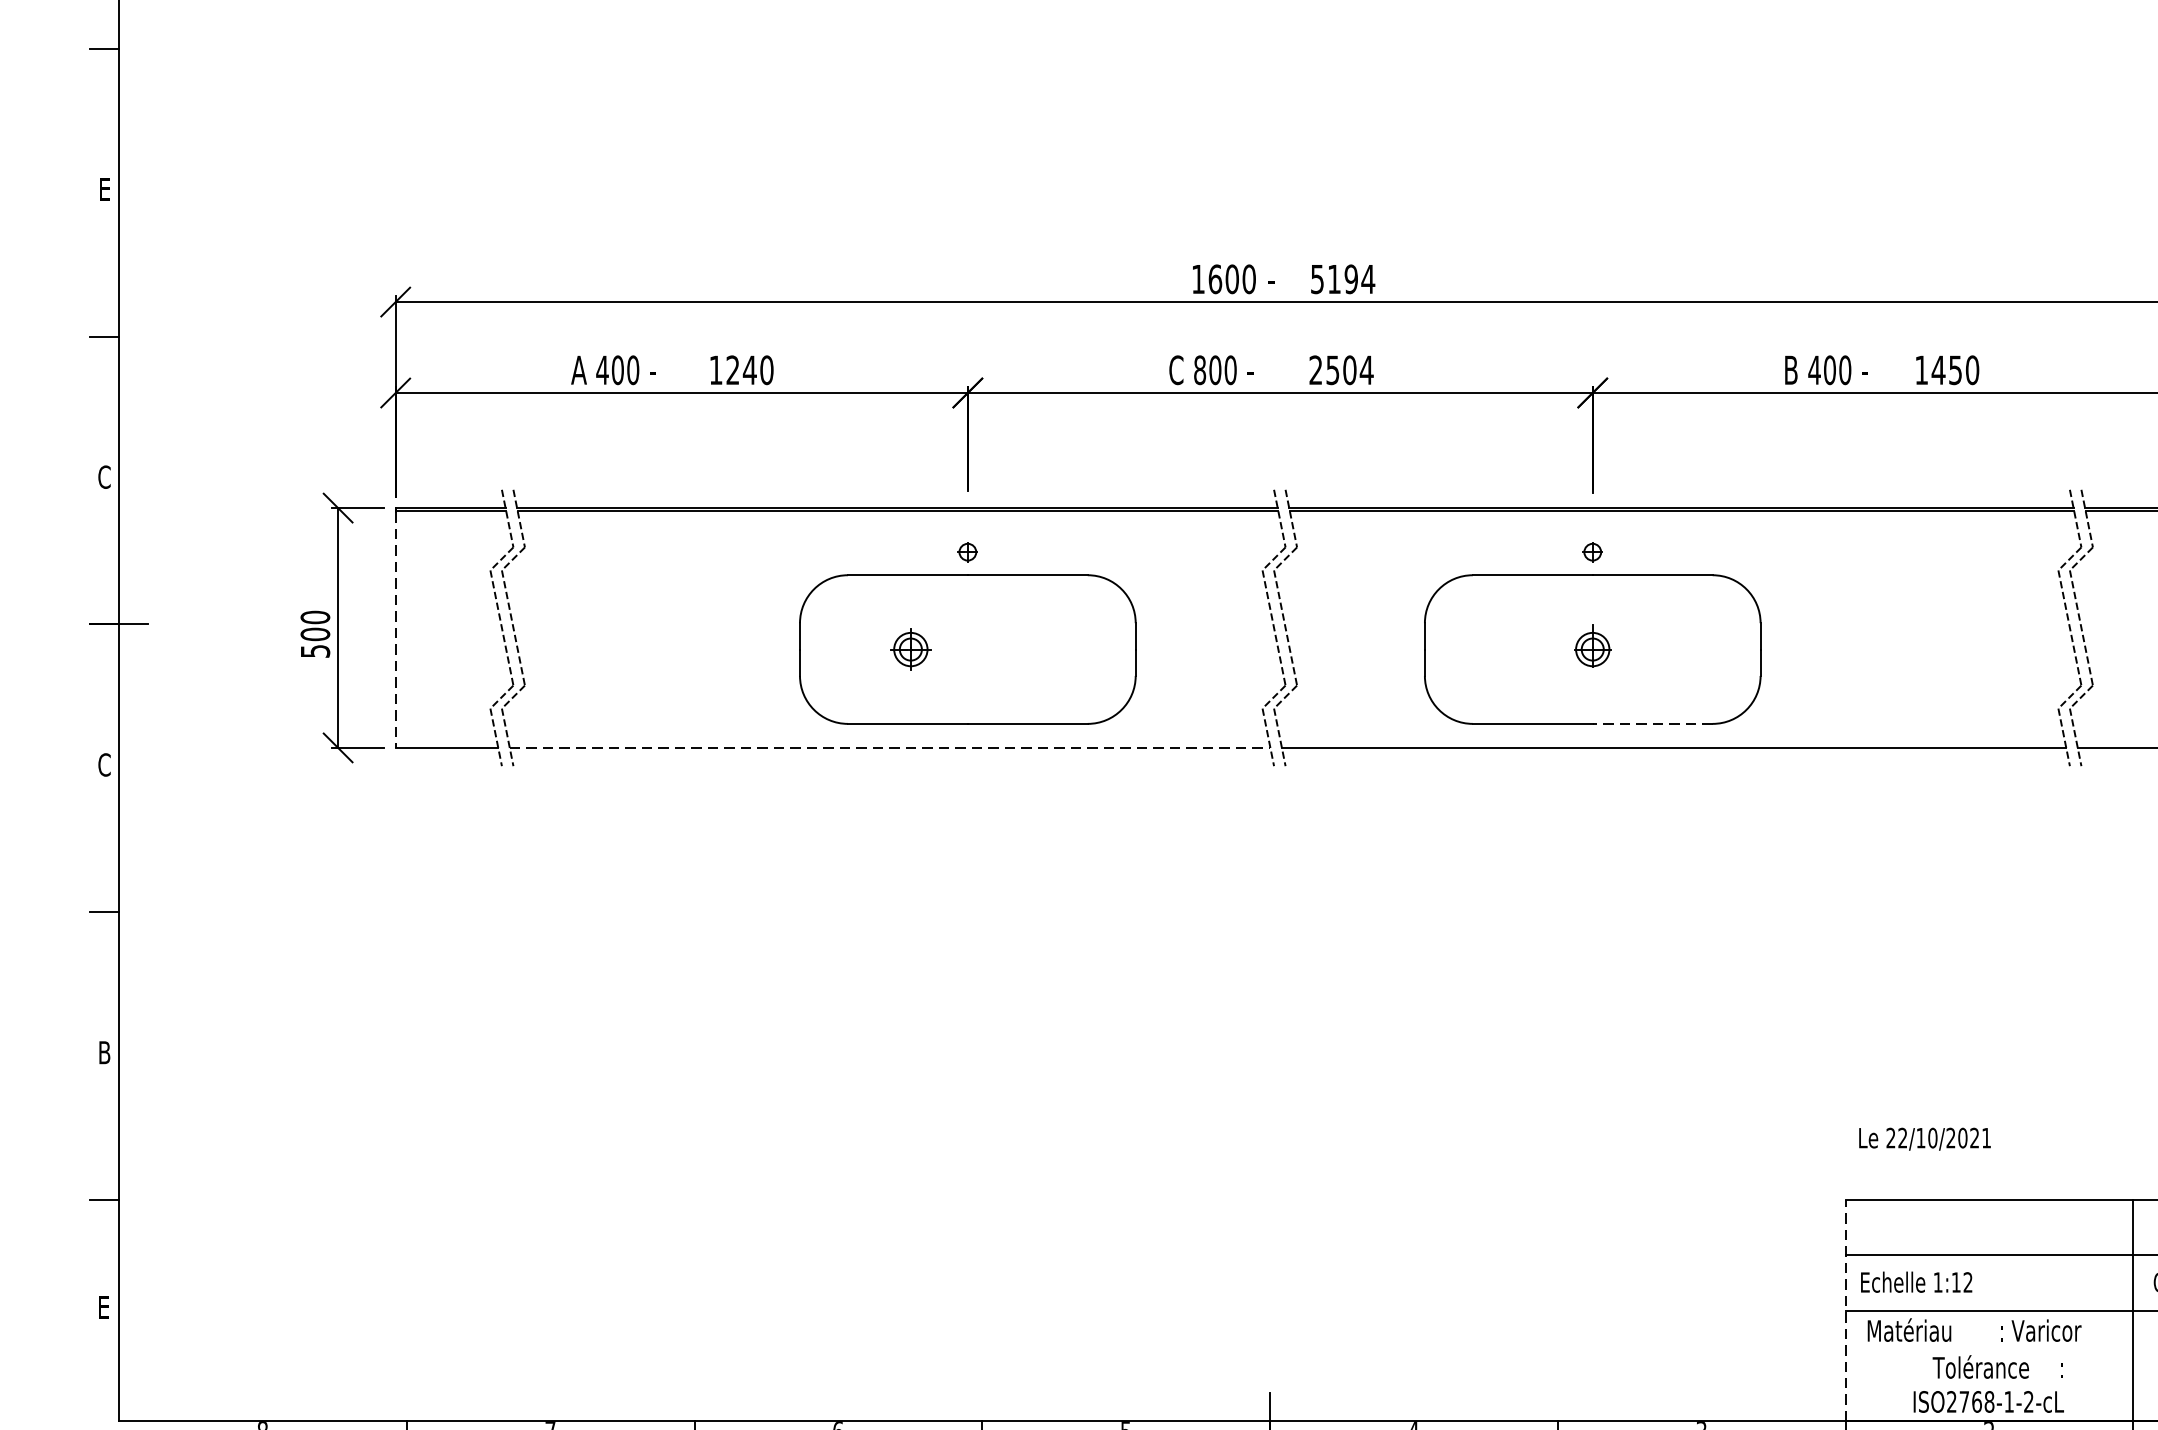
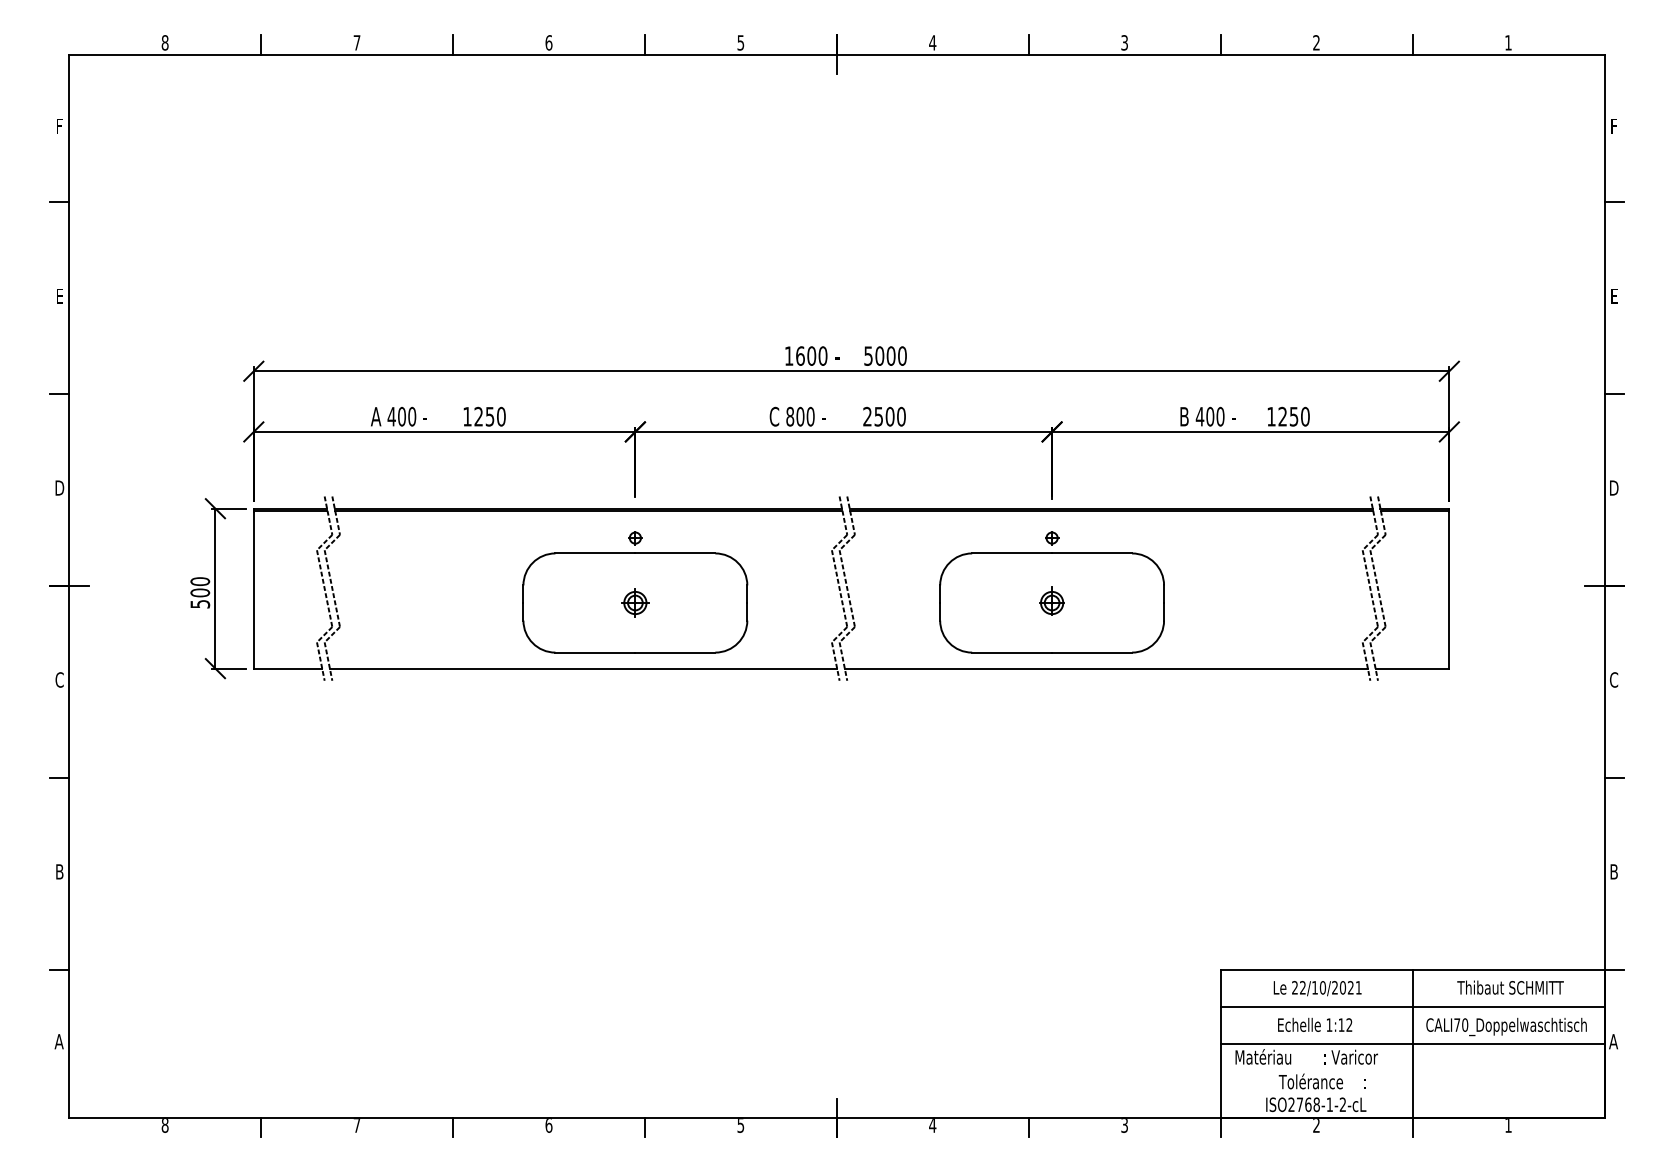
text: (1351, 278) -> (891, 355), 5194 -> 5000
text: (749, 369) -> (489, 416), 1240 -> 1250
text: (1366, 369) -> (901, 416), 2504 -> 2500
text: (1938, 369) -> (1282, 416), 1450 -> 1250
text: (104, 476) -> (59, 487), C -> D
line: (395, 630) -> (253, 590), dashed -> solid
part: (911, 648) -> (635, 602), moved
line: (1653, 723) -> (1092, 652), dashed -> solid
line: (890, 747) -> (583, 668), dashed -> solid
text: (1924, 1139) -> (1317, 988), moved
text: (1917, 1281) -> (1315, 1024), moved
text: (102, 1307) -> (58, 1041), E -> A
line: (1845, 1310) -> (1220, 1043), dashed -> solid

